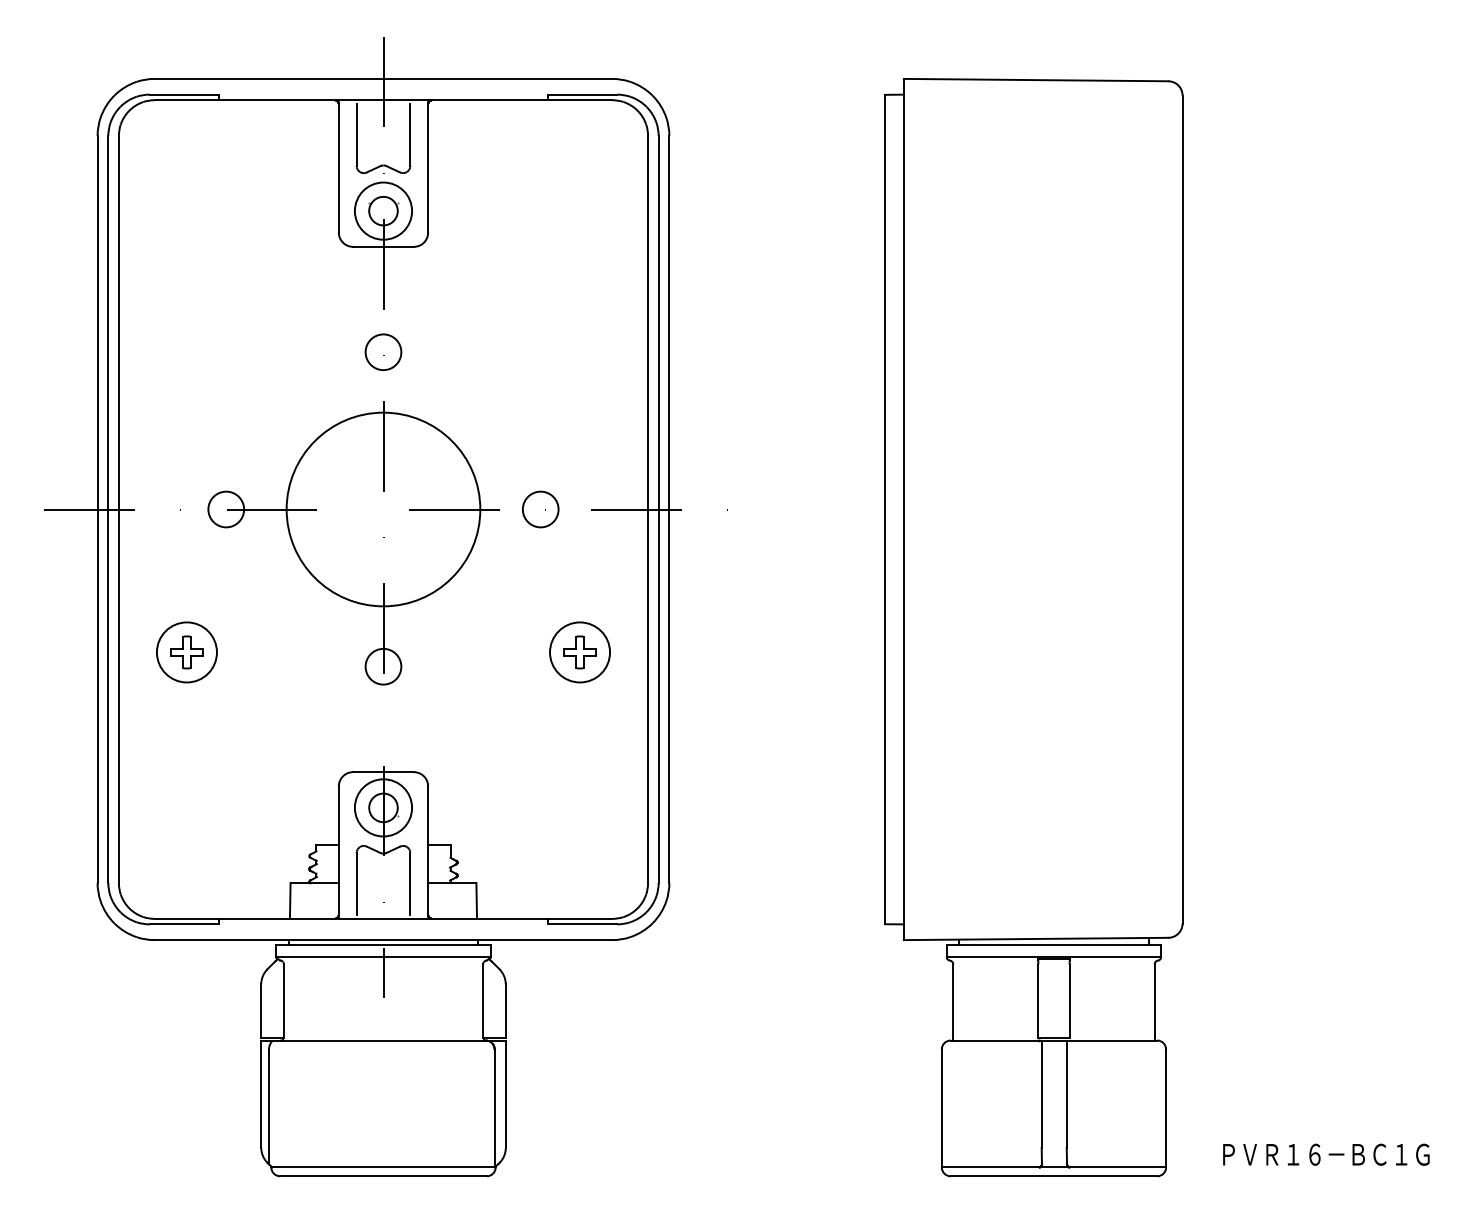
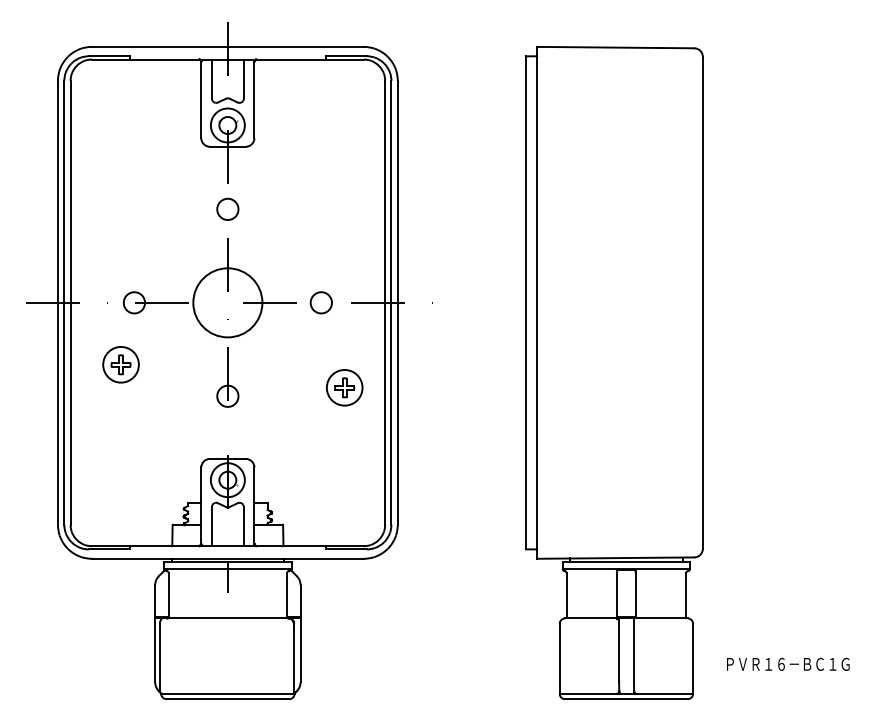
circle: (382, 508) -> (227, 302), size x0.6
part: (186, 651) -> (120, 364), moved
text: (1326, 1153) -> (788, 663), moved

